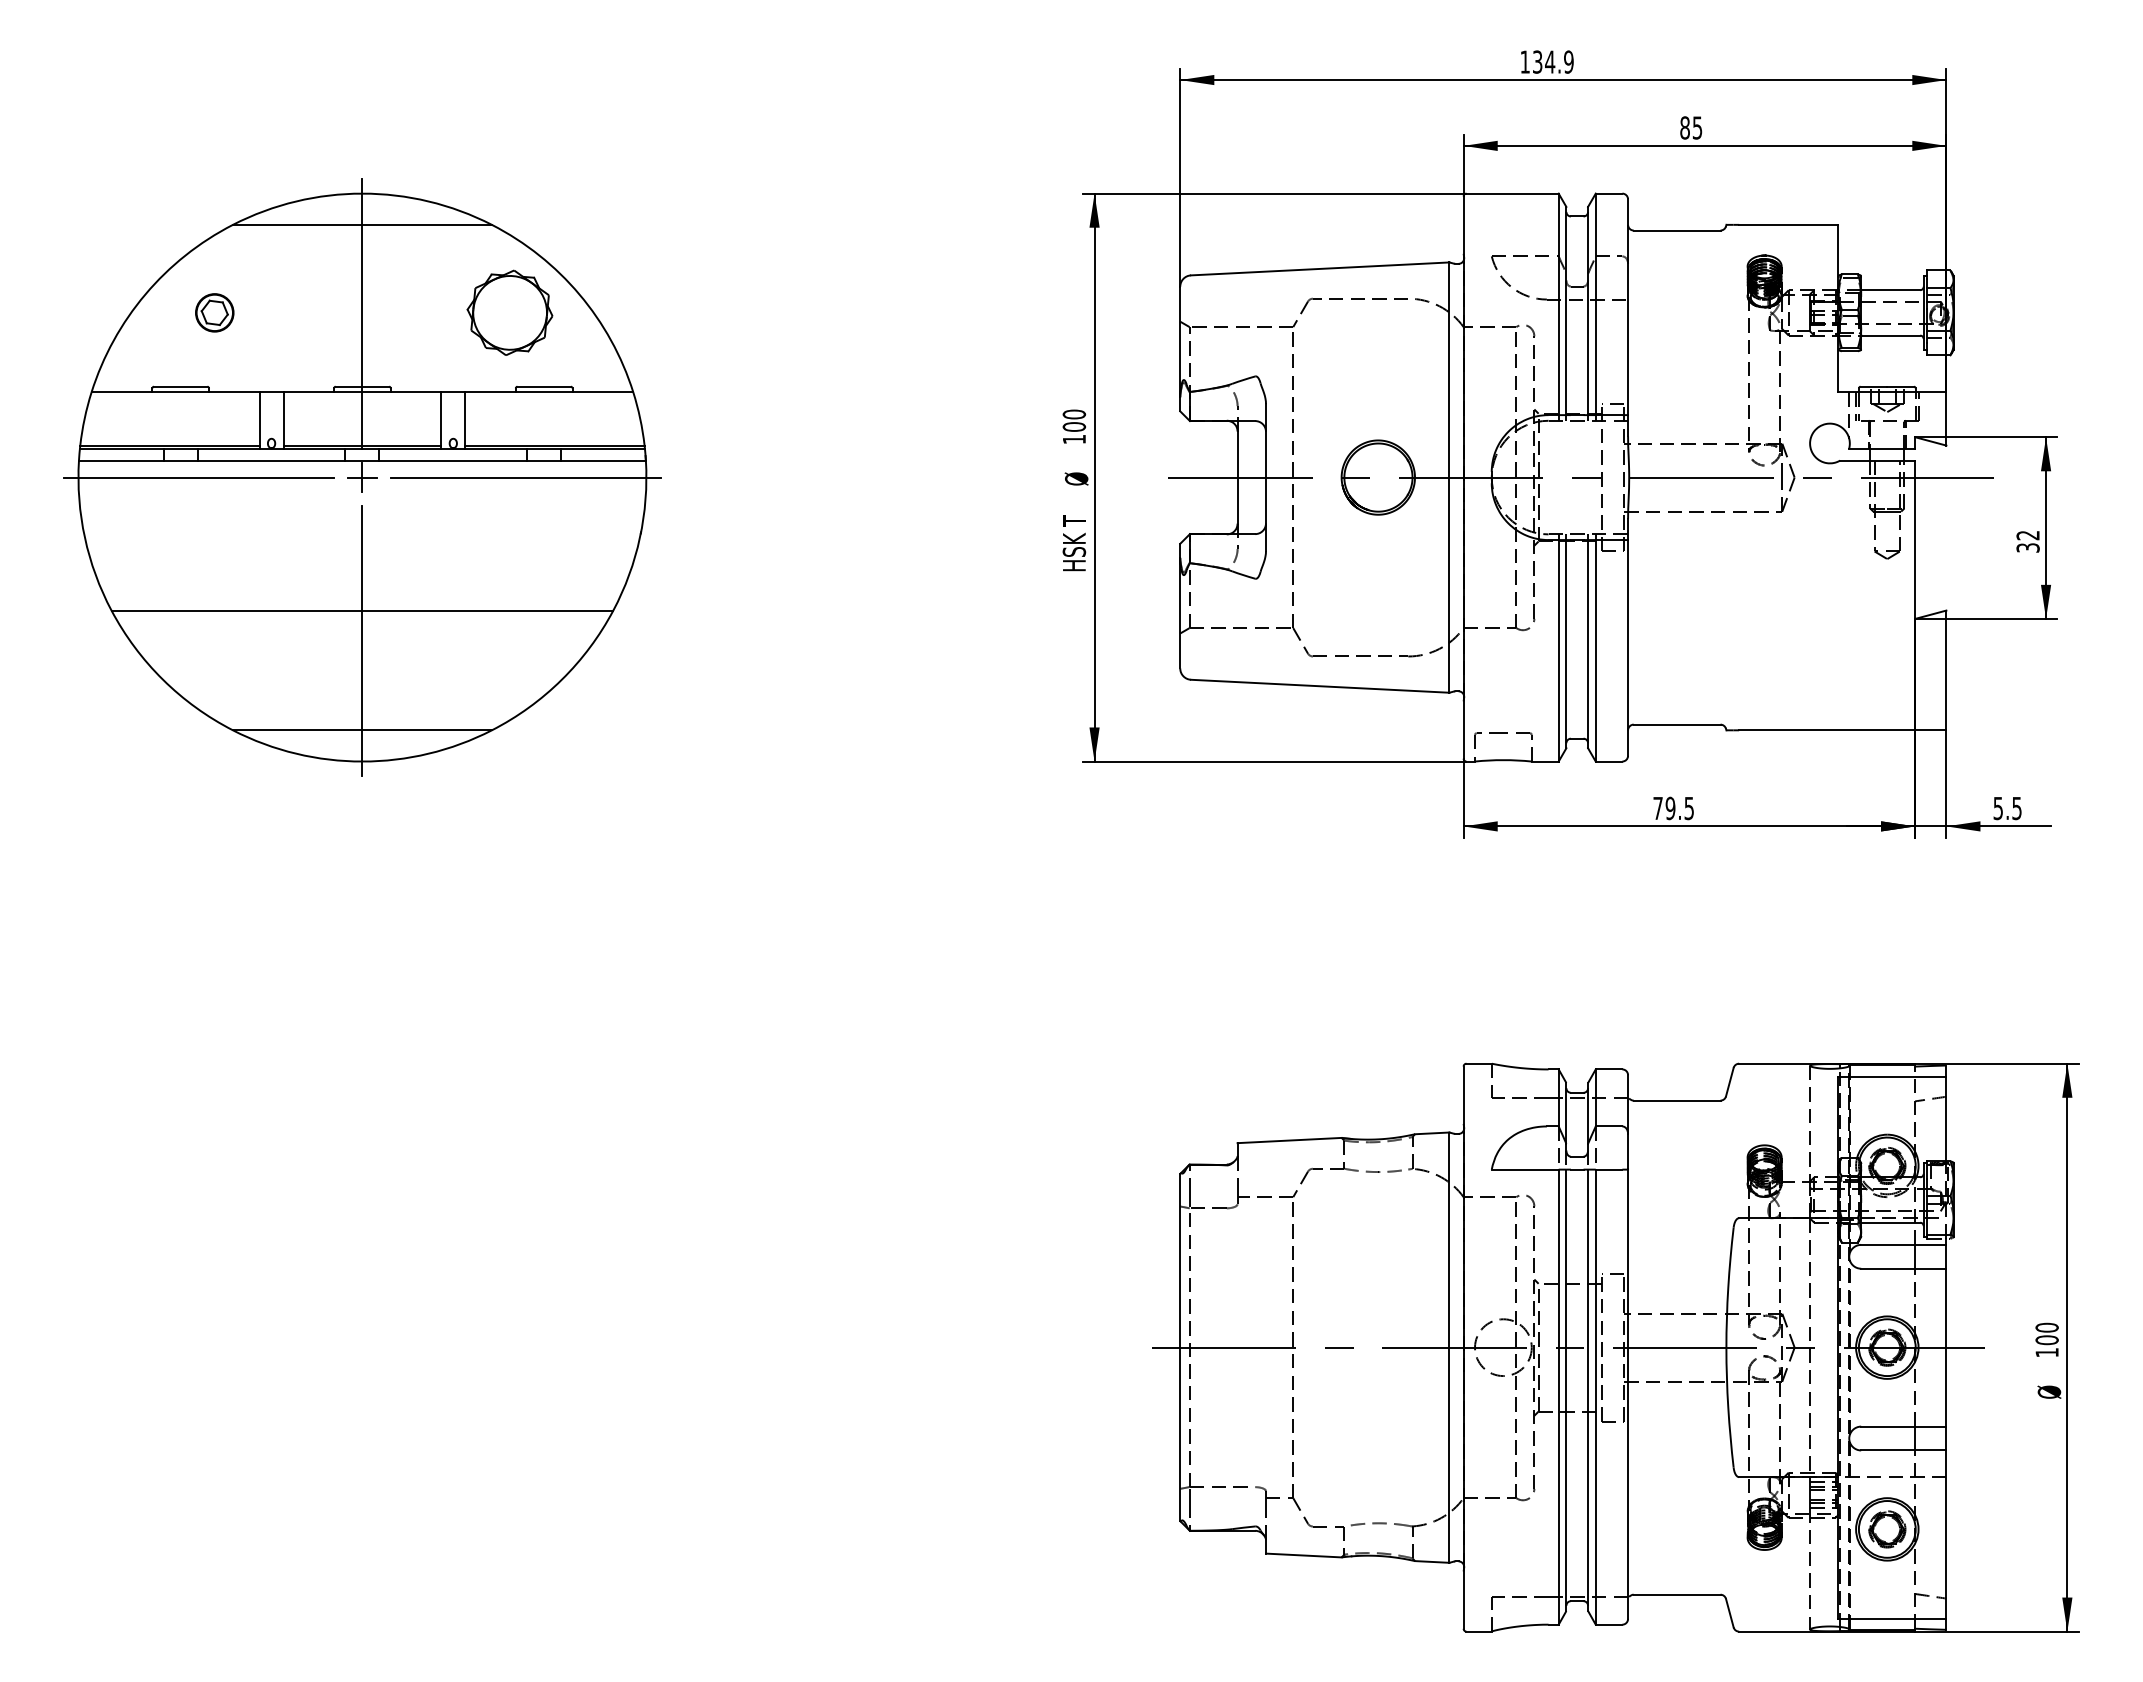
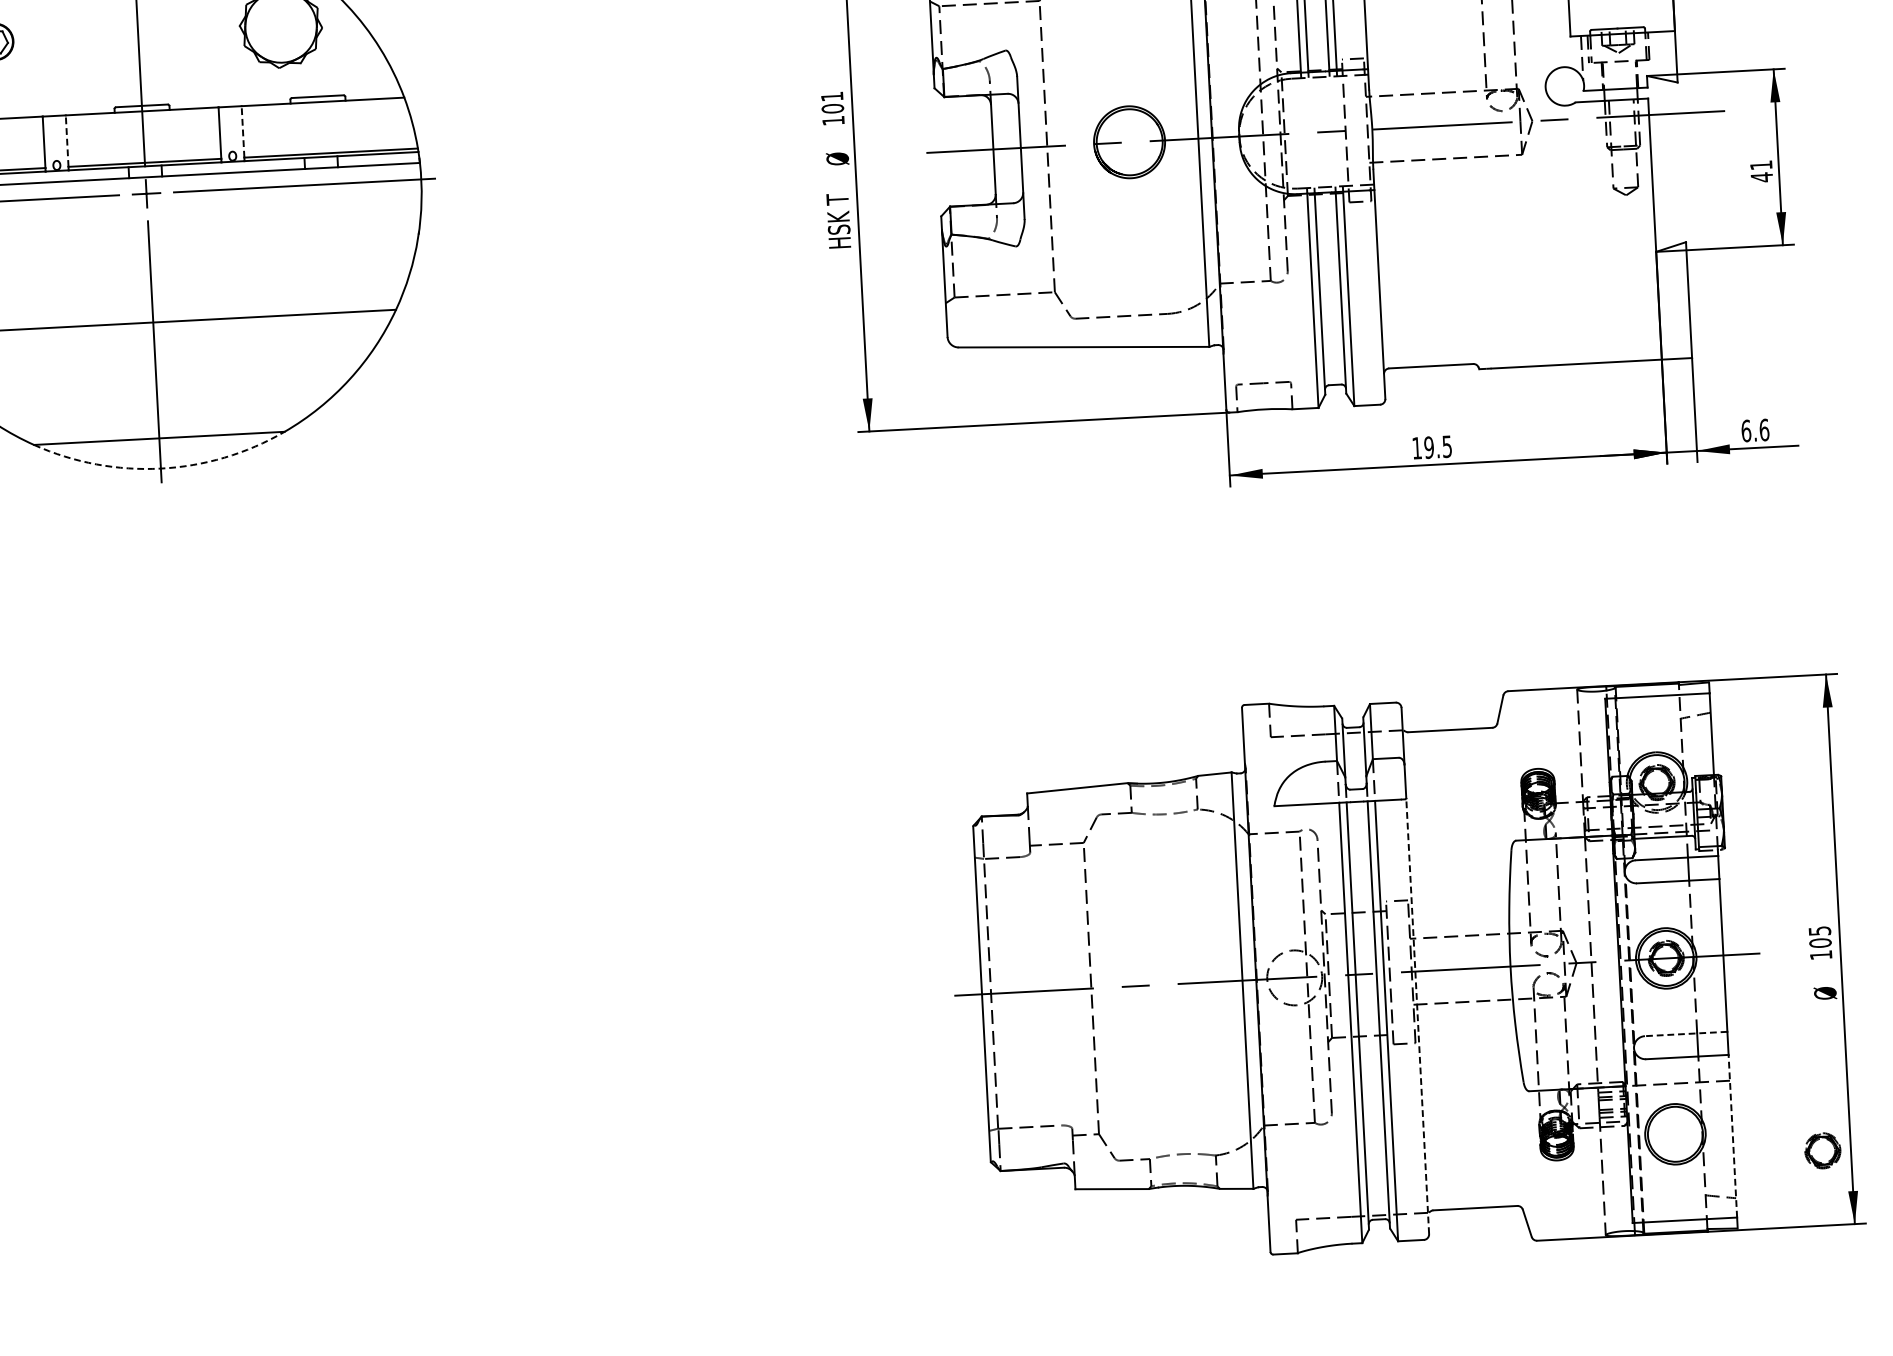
text: (1074, 414) -> (832, 96), 100 -> 101
line: (283, 419) -> (67, 141), solid -> dashed
line: (465, 419) -> (243, 132), solid -> dashed
text: (2027, 542) -> (1761, 172), 32 -> 41
arc: (362, 761) -> (160, 468), solid -> dashed
text: (1657, 808) -> (1416, 448), 79.5 -> 19.5
text: (2007, 808) -> (1755, 430), 5.5 -> 6.6
text: (2046, 1327) -> (1819, 930), 100 -> 105
line: (1628, 1394) -> (1418, 1016), solid -> dashed
line: (1903, 1426) -> (1685, 1033), solid -> dashed
part: (1887, 1529) -> (1823, 1150), moved
line: (1946, 1534) -> (1732, 1136), solid -> dashed

